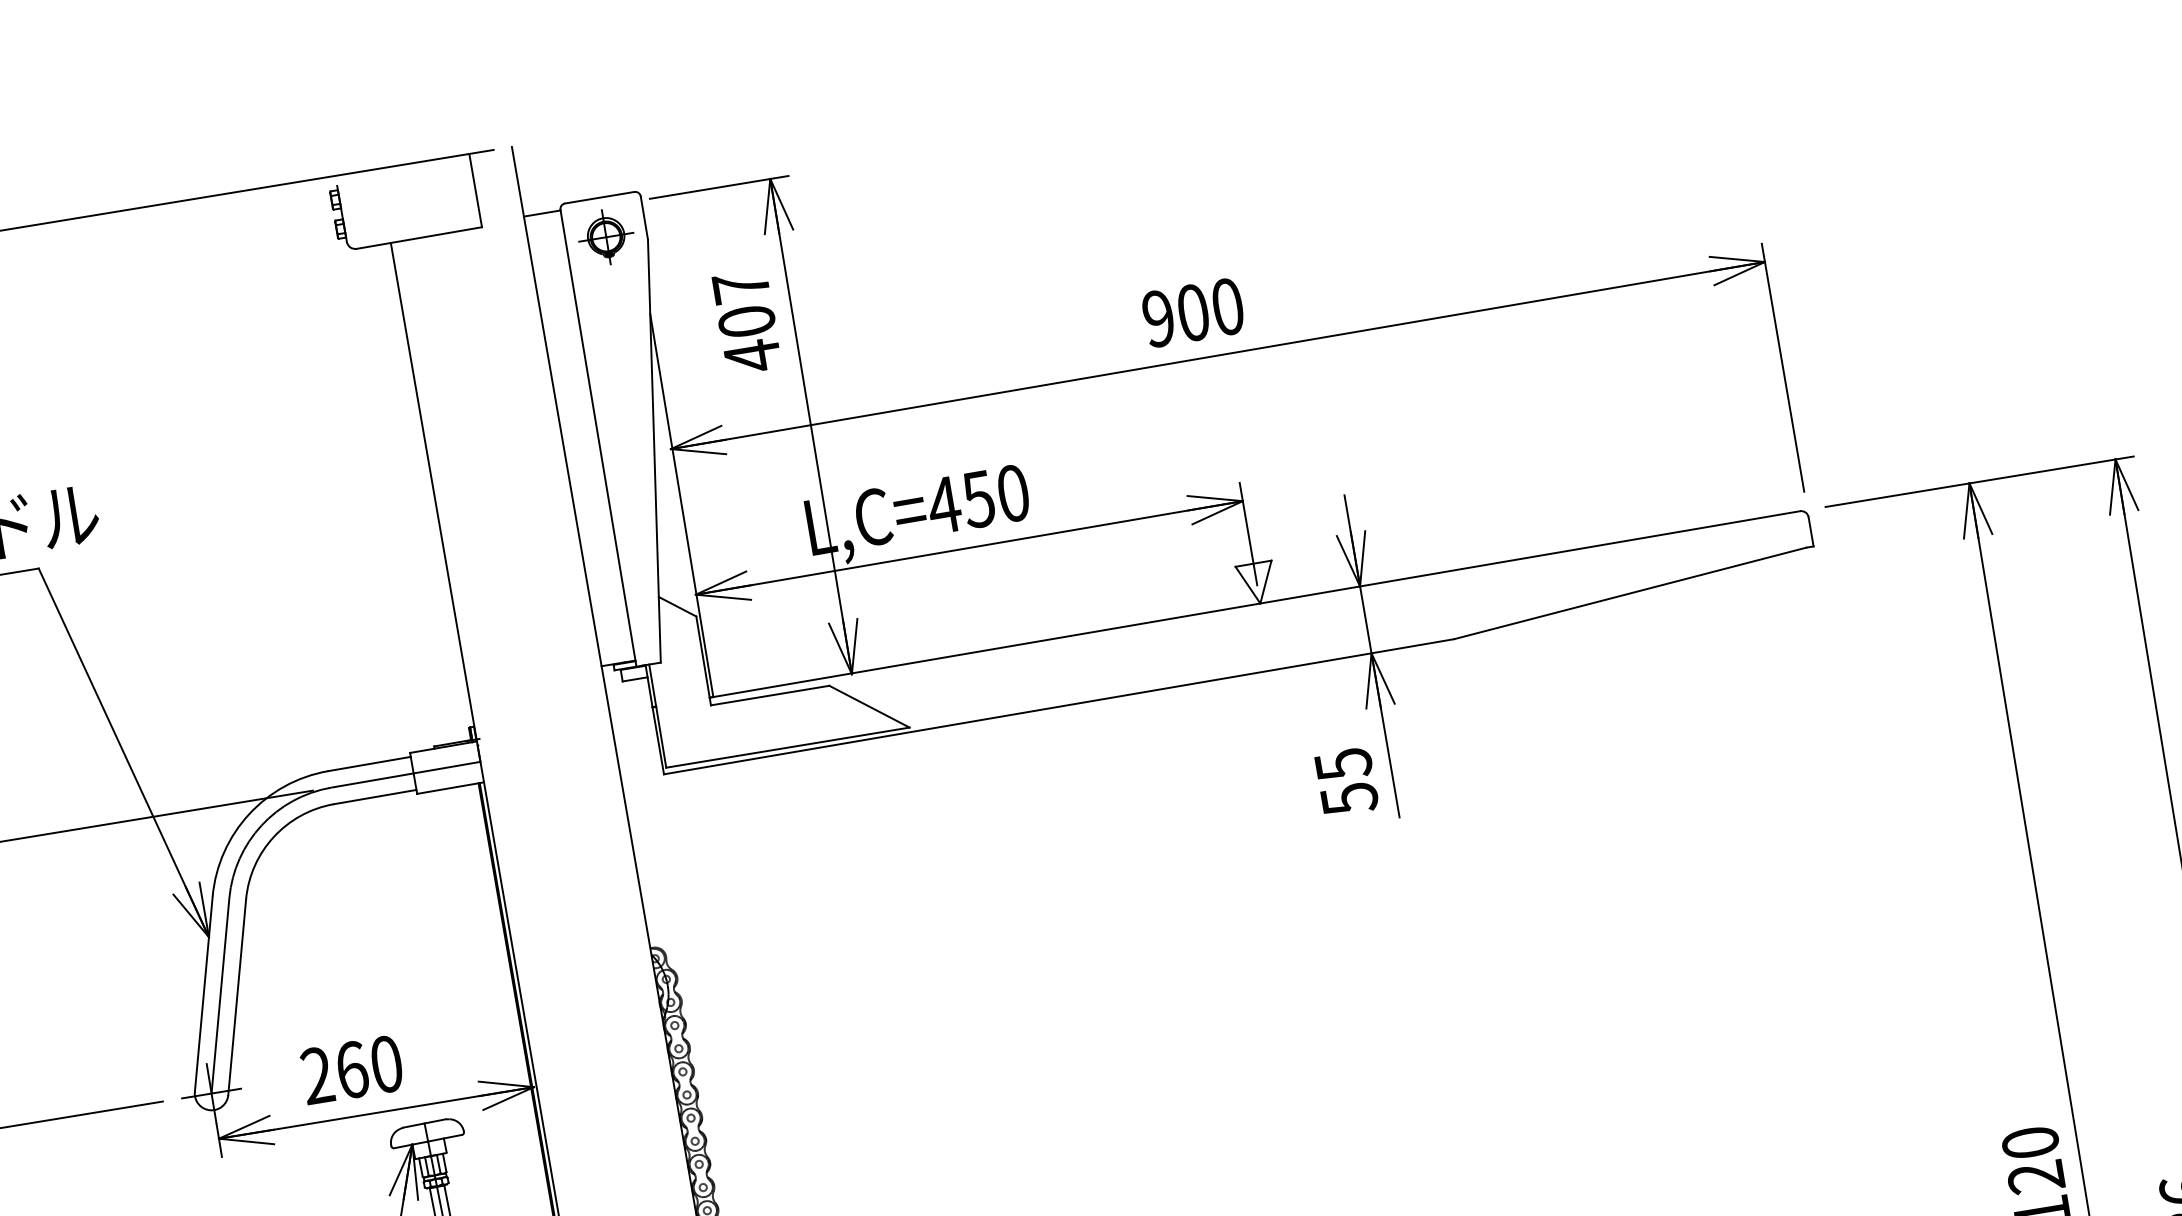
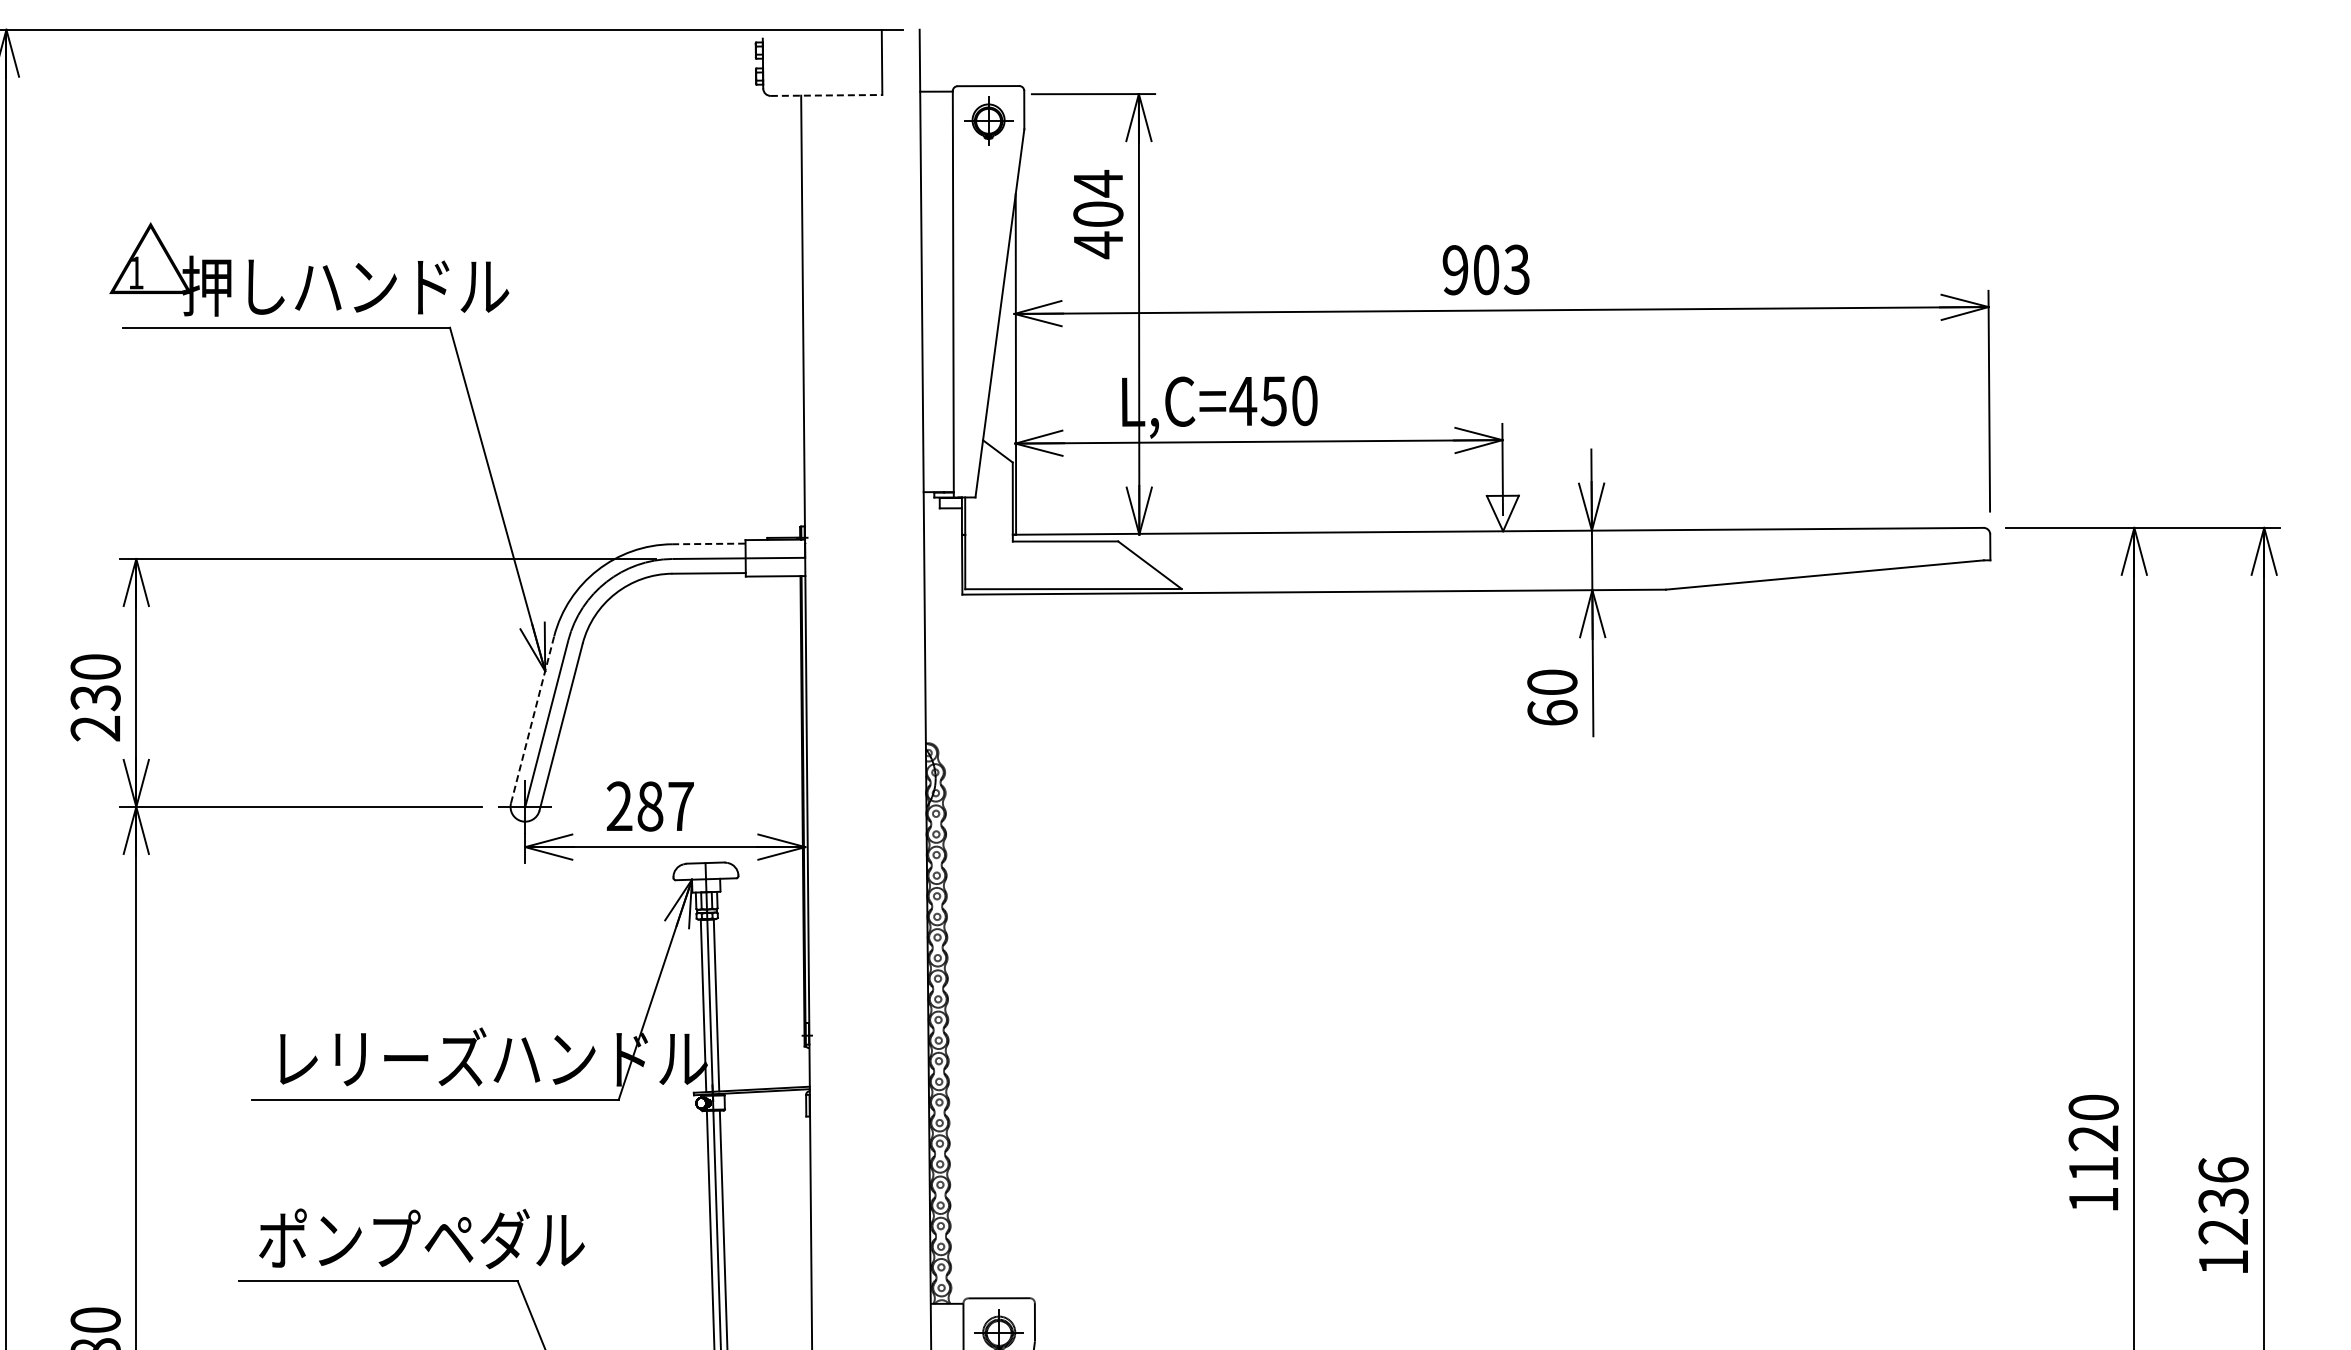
line: (419, 238) -> (826, 95), solid -> dashed
text: (741, 286) -> (1098, 183), 407 -> 404
text: (1227, 306) -> (1516, 269), 900 -> 903
line: (369, 763) -> (708, 543), solid -> dashed
text: (1346, 781) -> (1552, 697), 55 -> 60
line: (203, 993) -> (532, 719), solid -> dashed
text: (369, 1067) -> (665, 806), 260 -> 287

